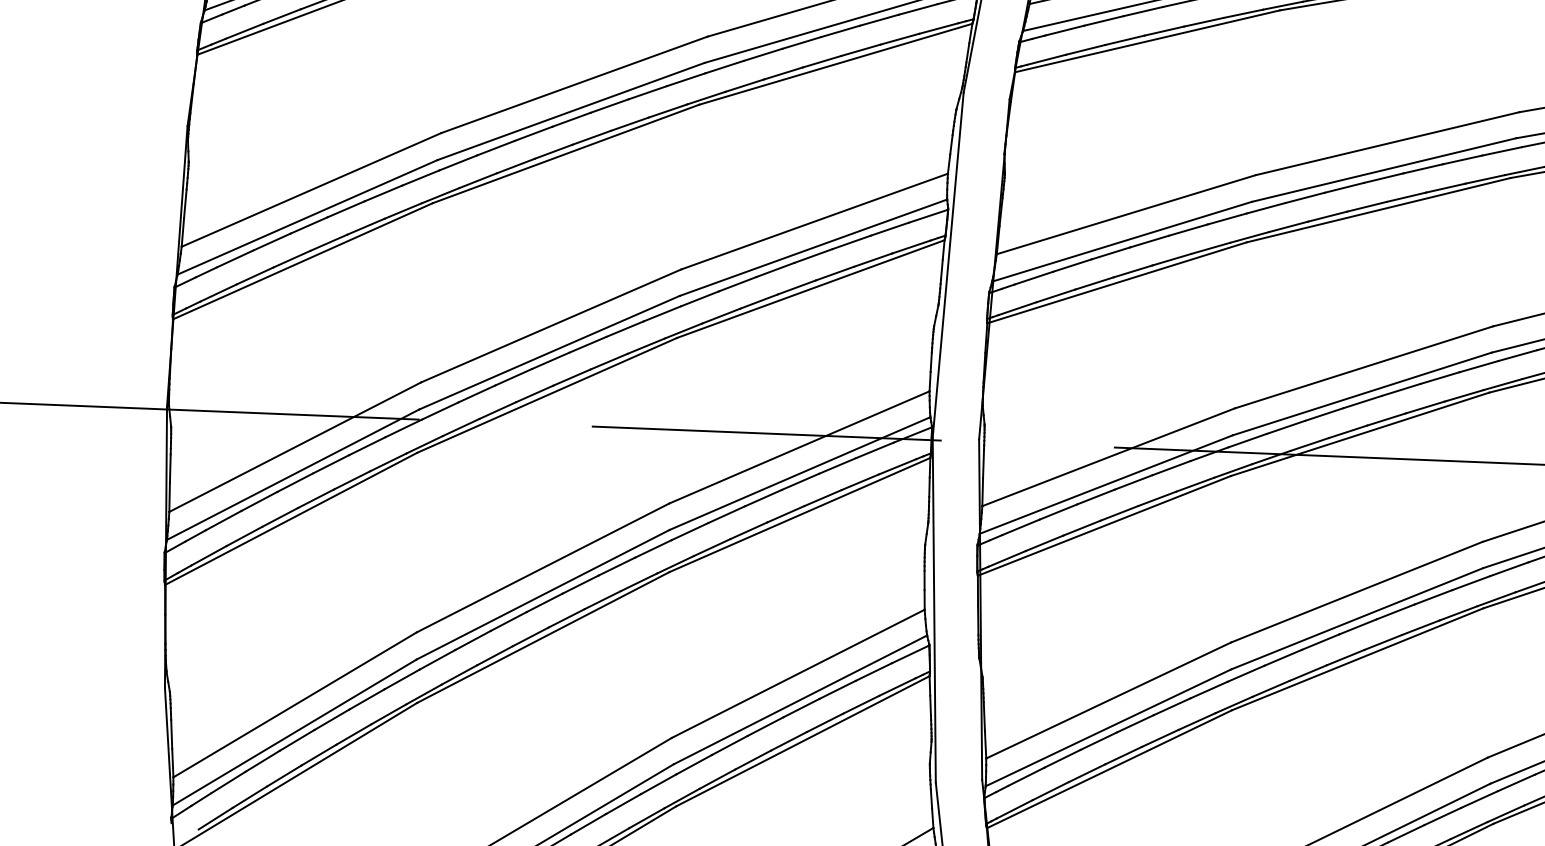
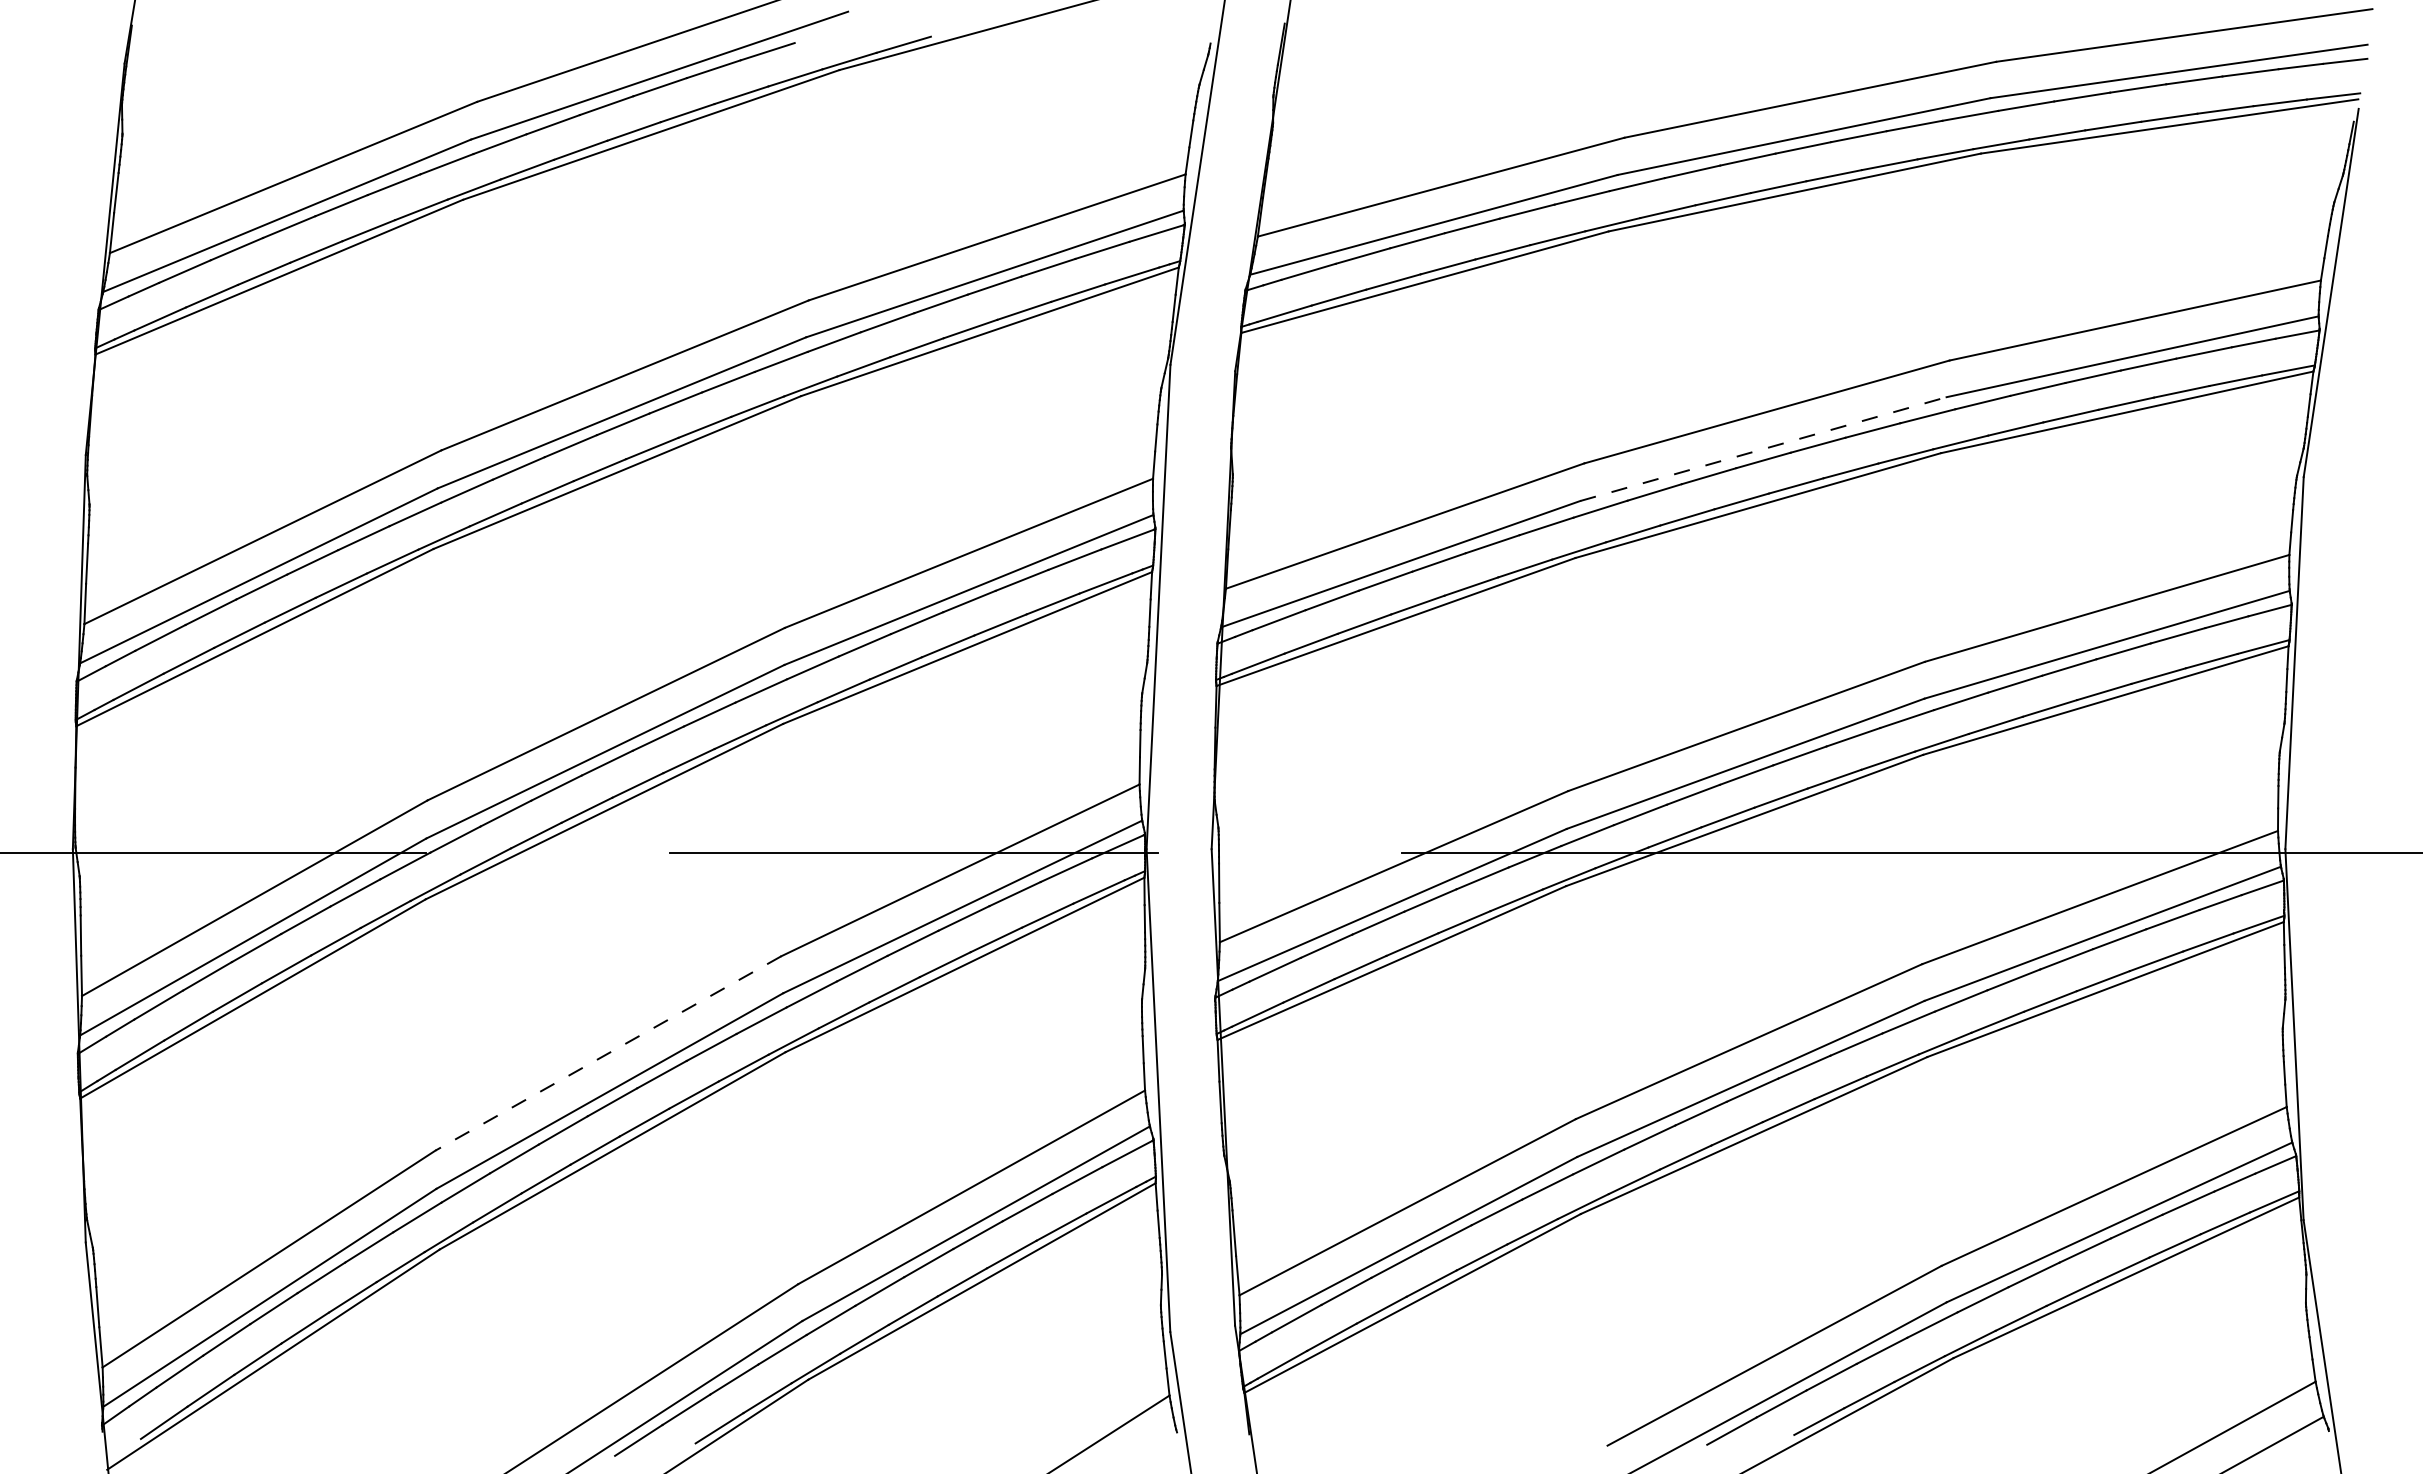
line: (1384, 169) -> (1763, 448), solid -> dashed
line: (542, 567) -> (607, 1053), solid -> dashed

